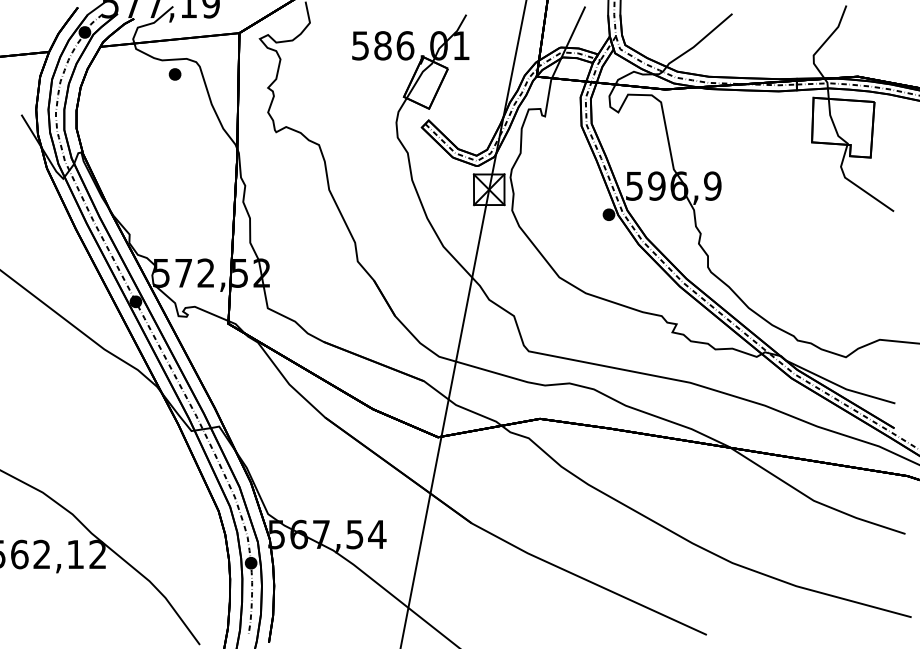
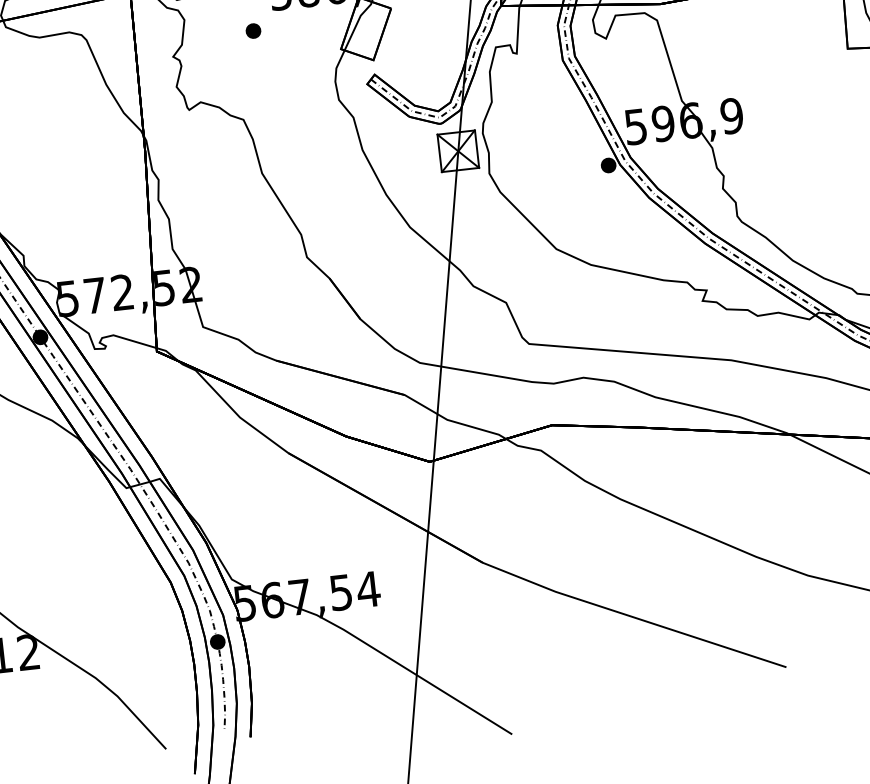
part: (174, 74) -> (252, 31), moved

